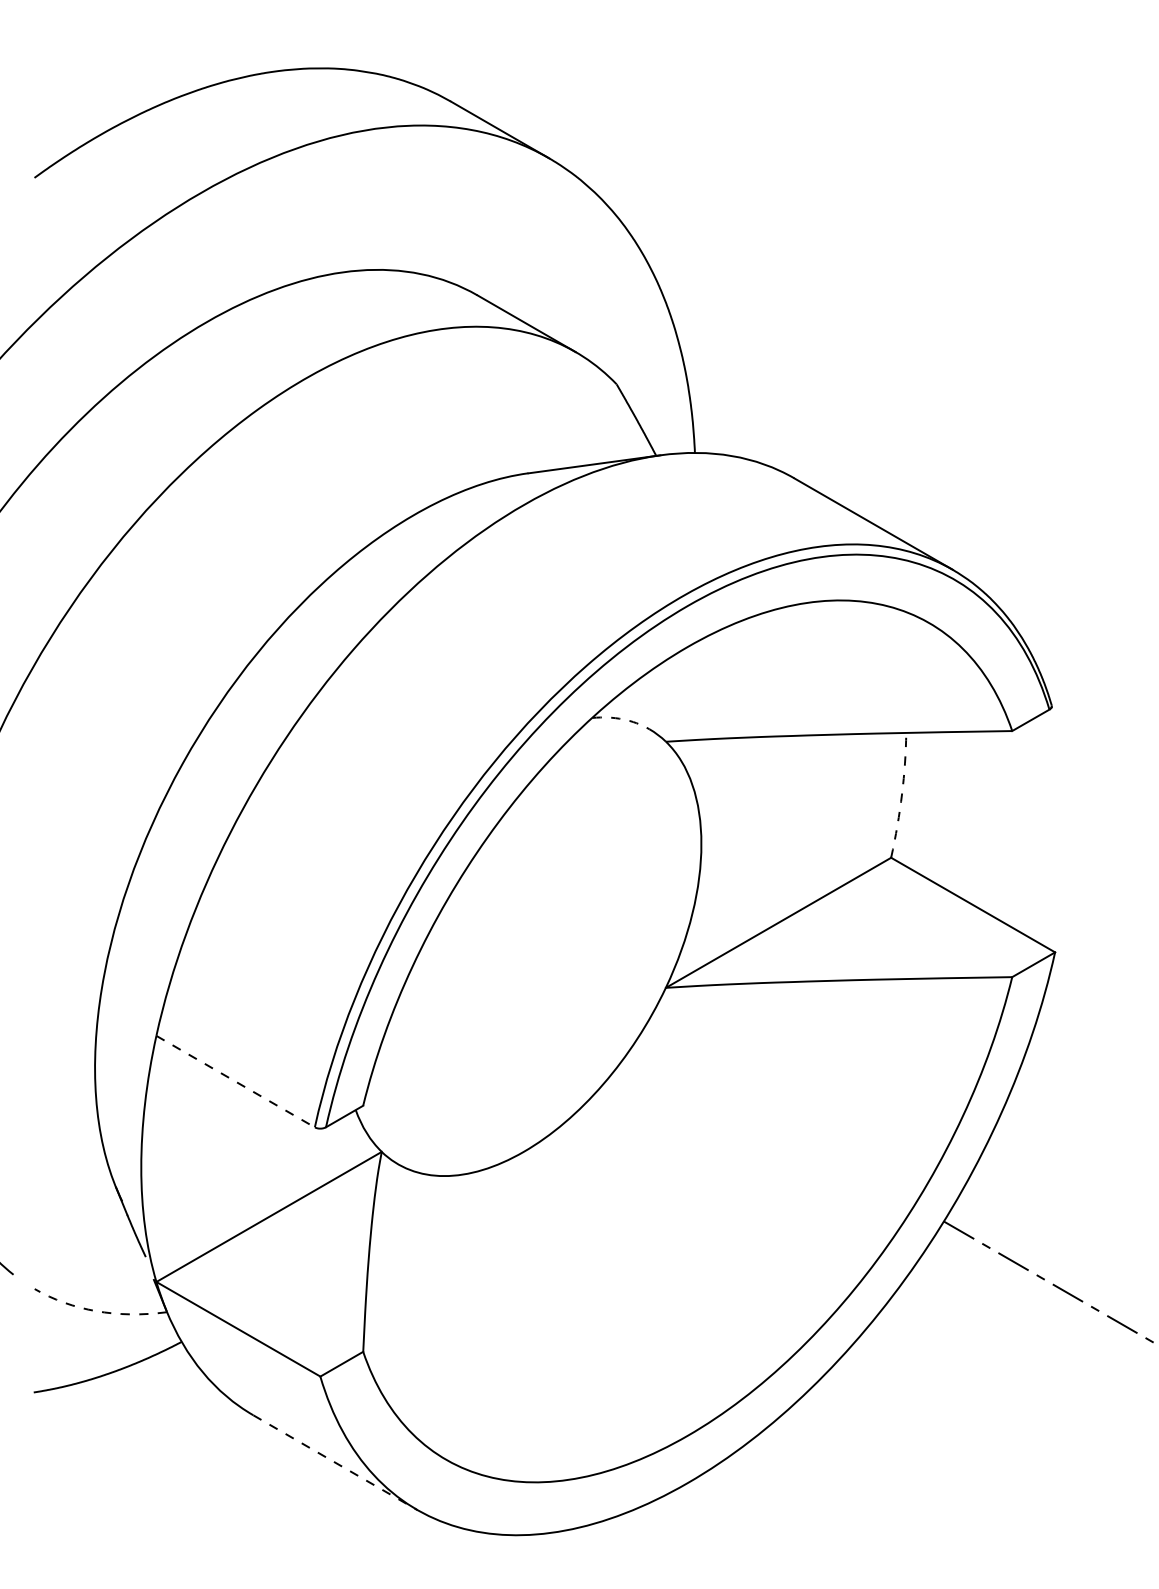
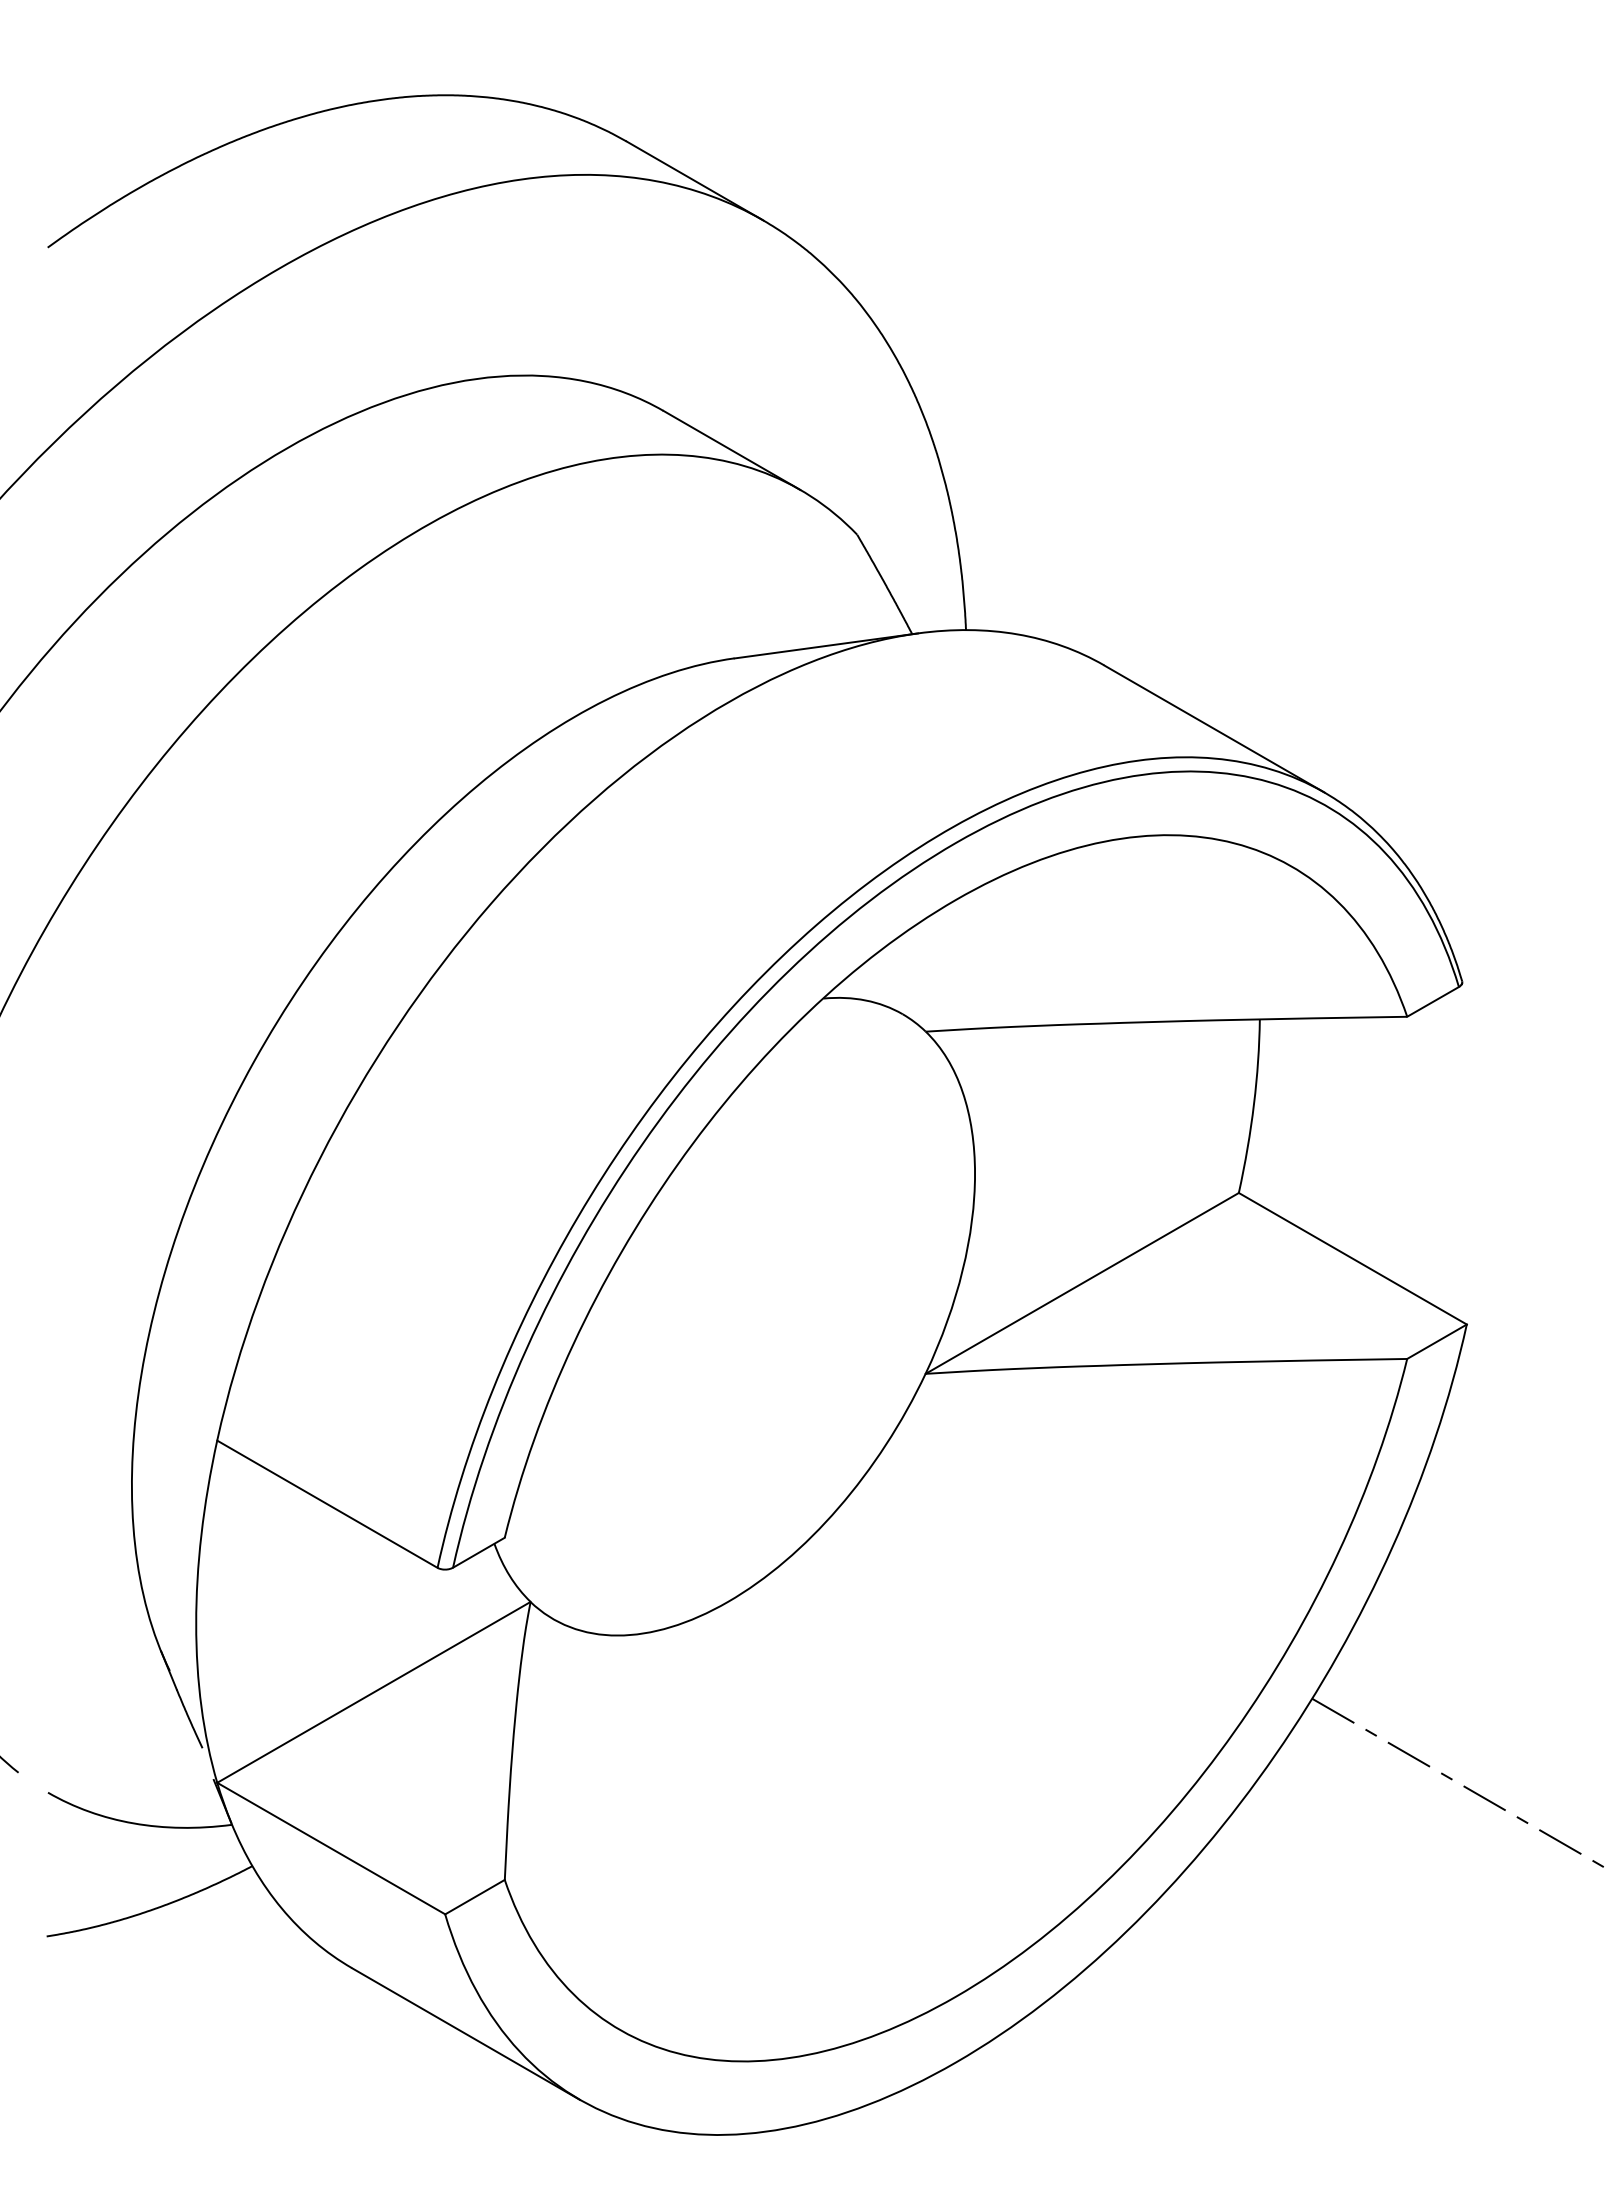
arc: (621, 719) -> (864, 1000), dashed -> solid
arc: (901, 795) -> (1253, 1106), dashed -> solid
line: (235, 1081) -> (327, 1504), dashed -> solid
arc: (97, 1311) -> (135, 1823), dashed -> solid
line: (334, 1462) -> (465, 2034), dashed -> solid

